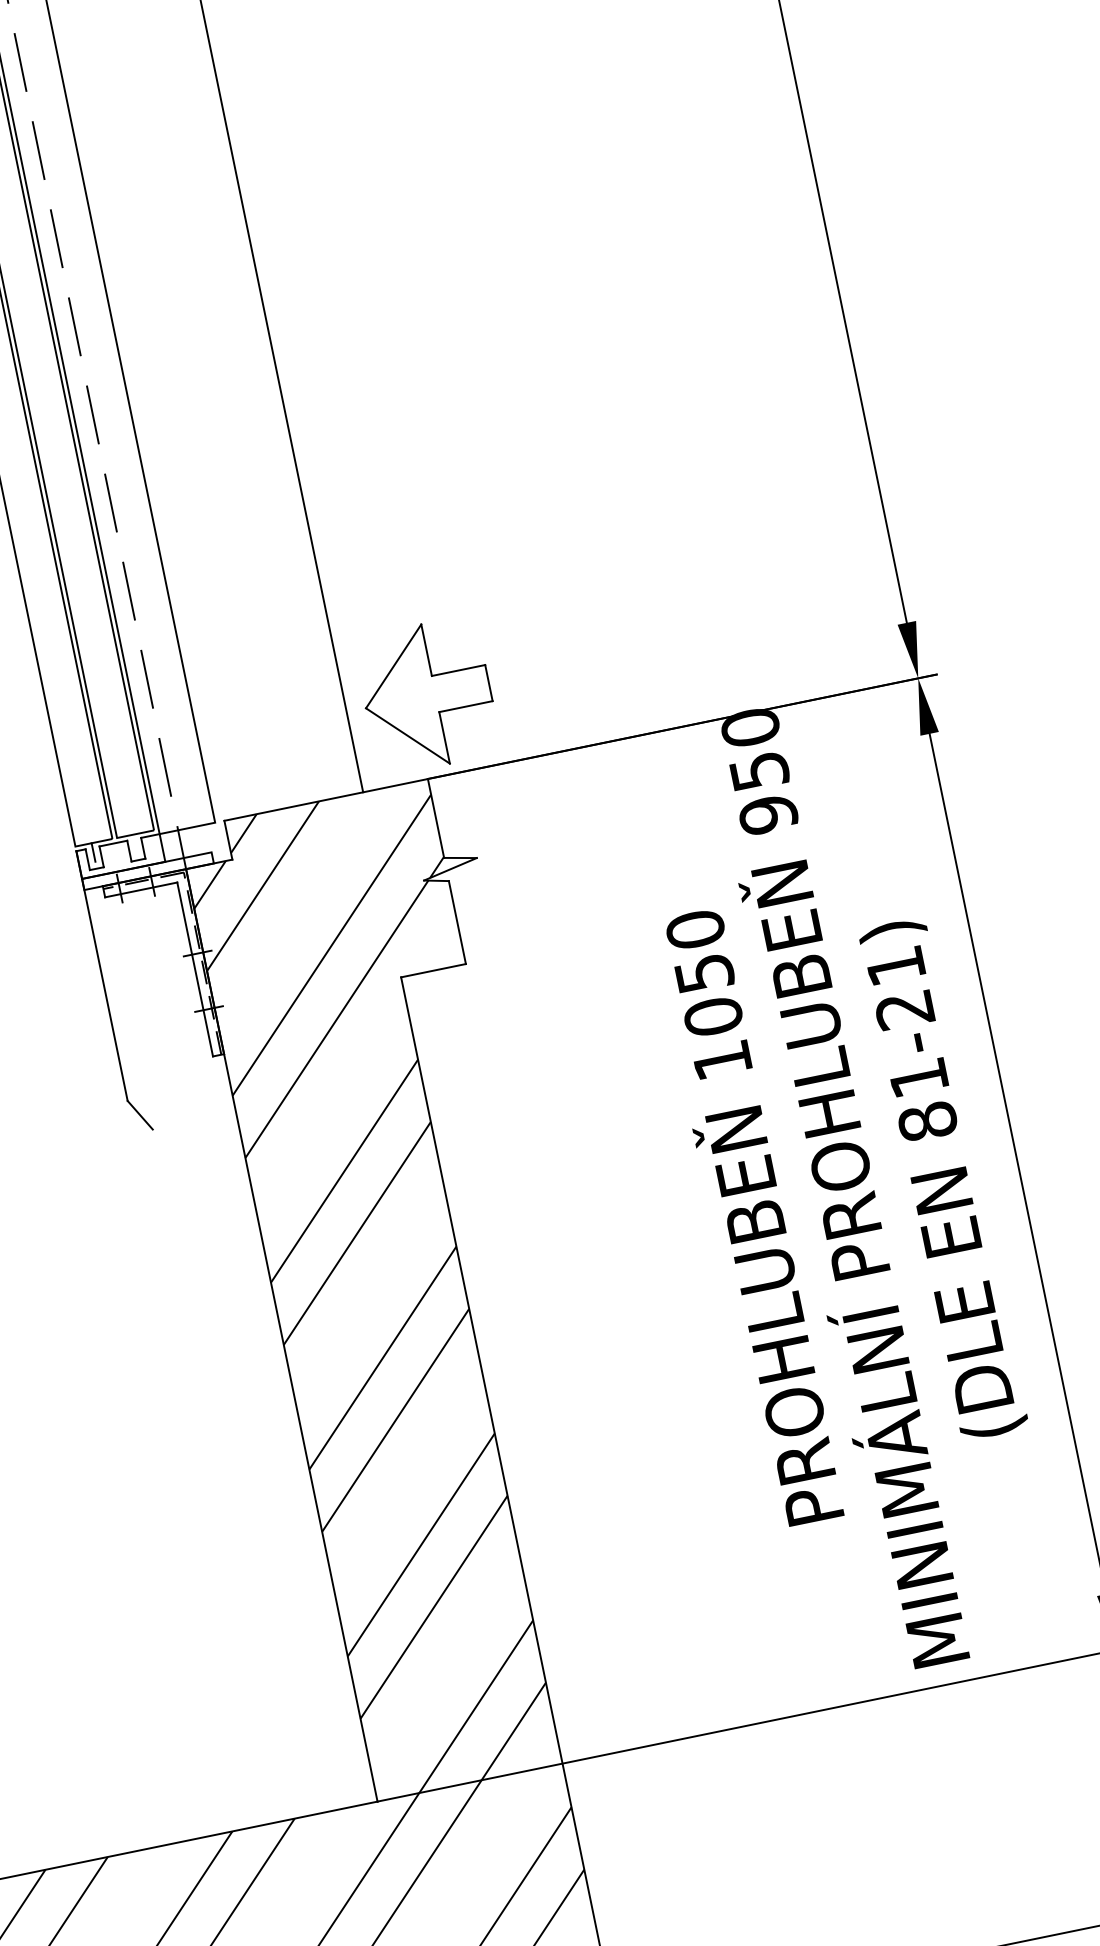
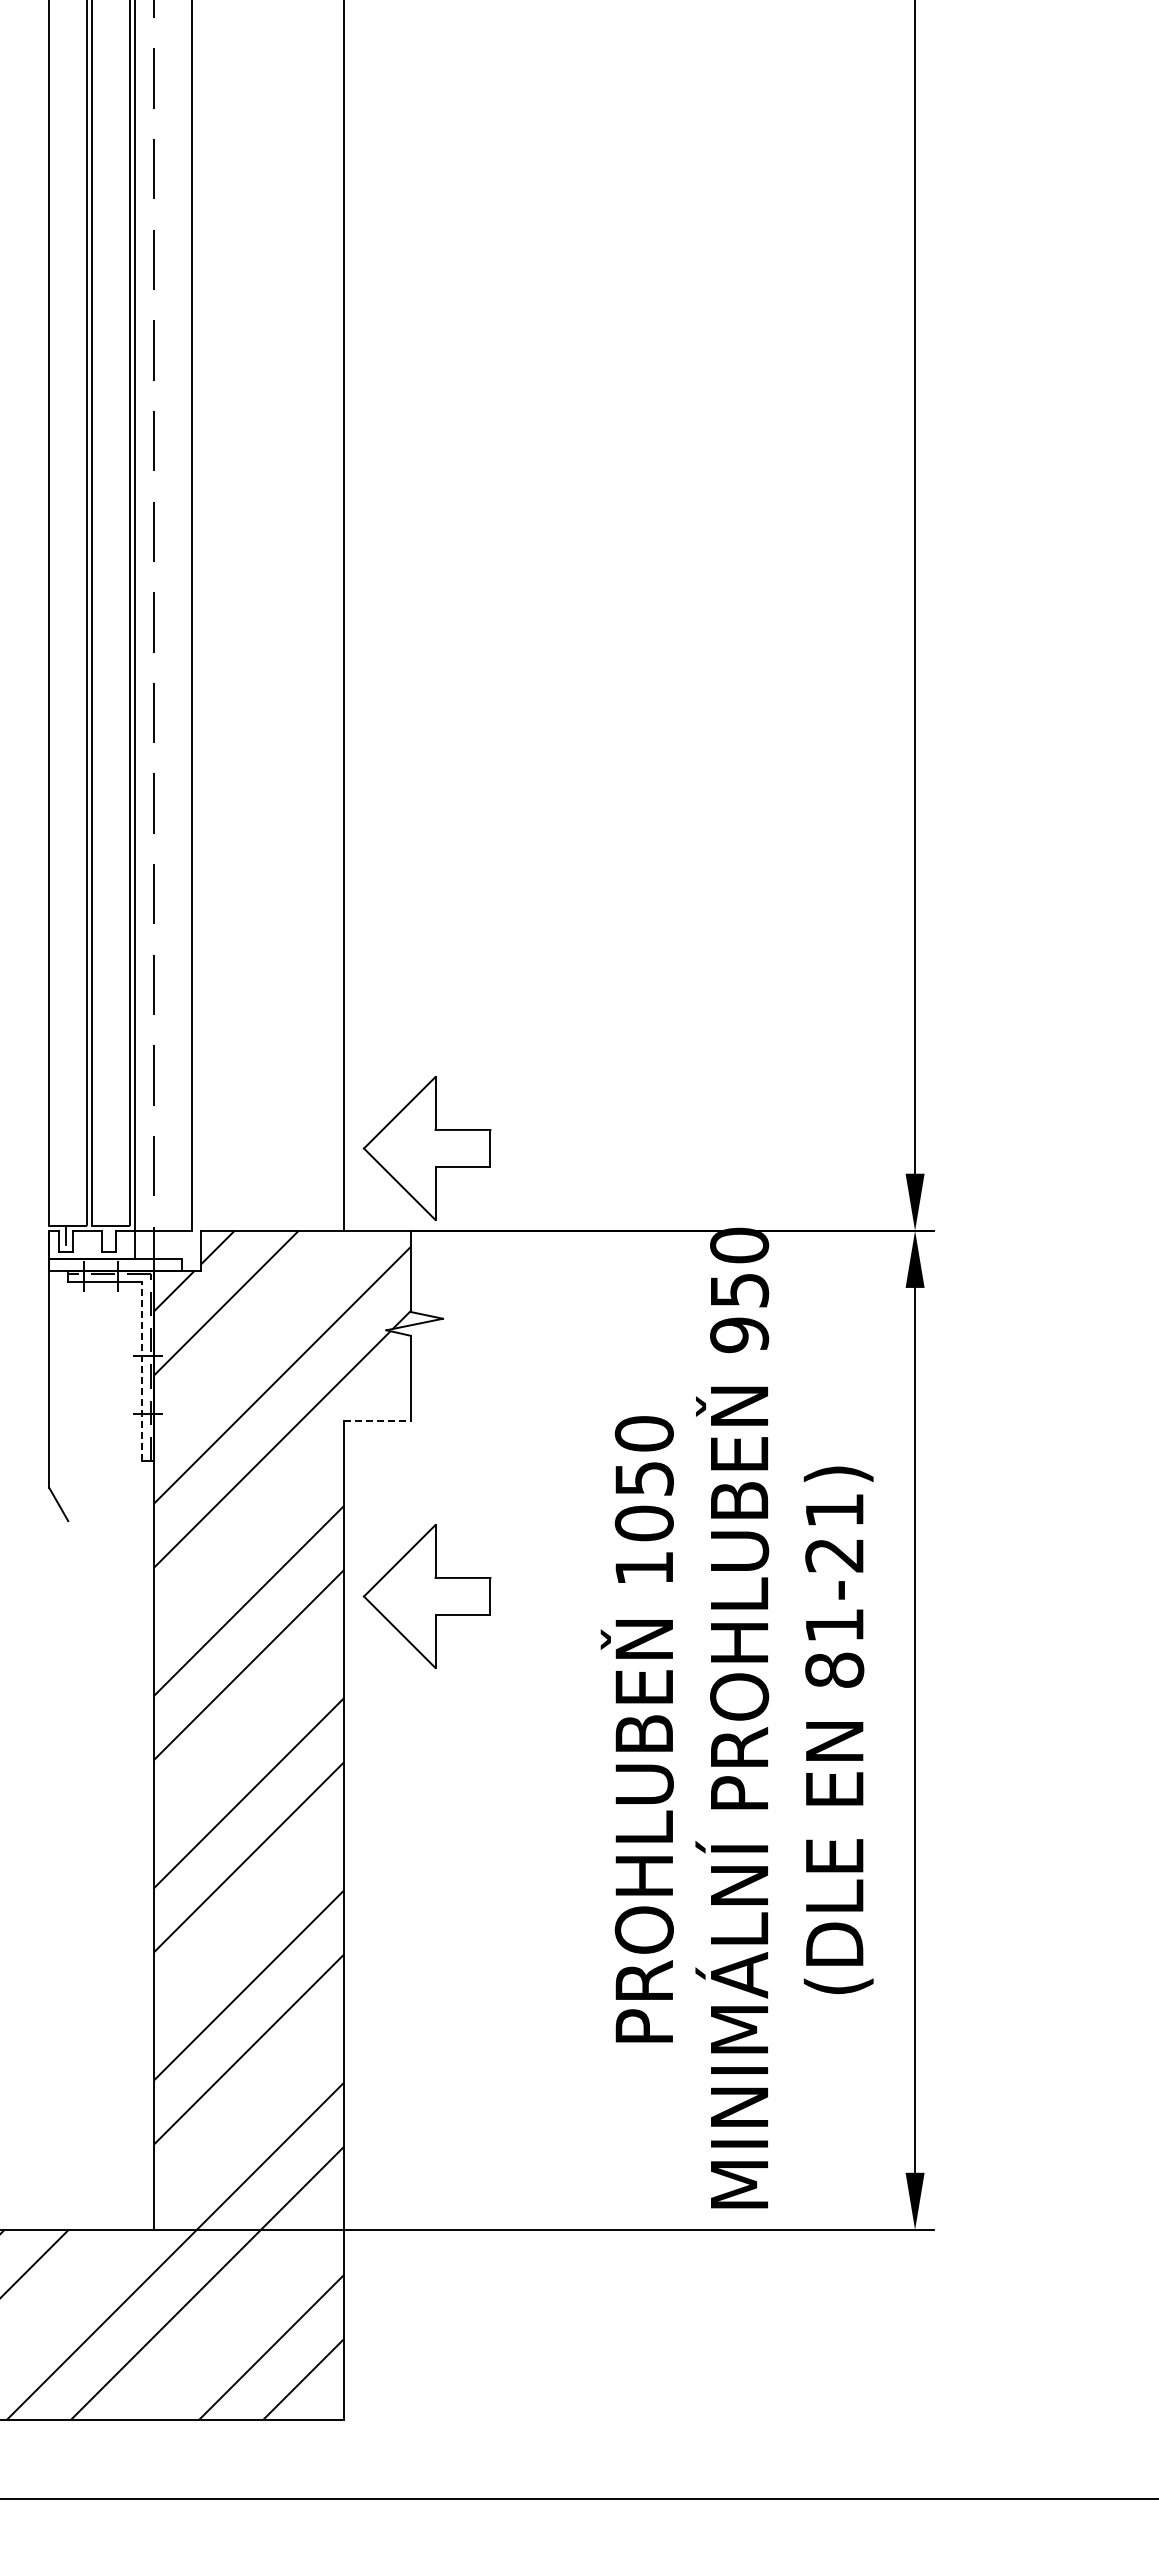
line: (195, 969) -> (142, 1371), solid -> dashed
line: (433, 971) -> (377, 1421), solid -> dashed
part: (516, 1131) -> (426, 1596), added

